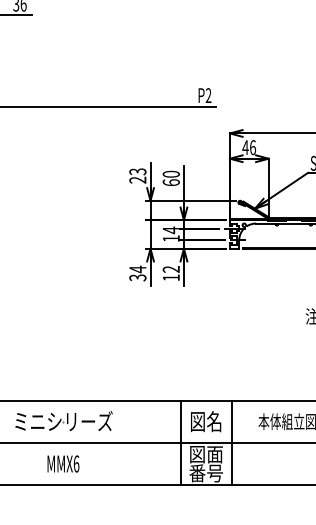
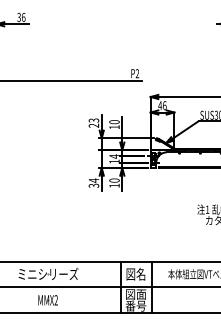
text: (171, 183) -> (114, 127), 60 -> 10
text: (171, 269) -> (114, 180), 12 -> 10
text: (75, 464) -> (55, 300), MMX6 -> MMX2

